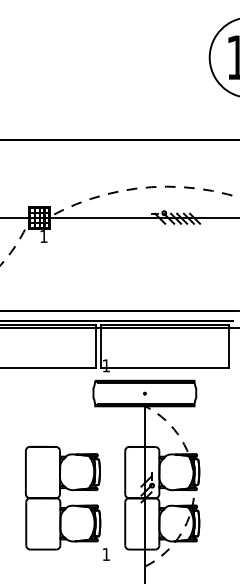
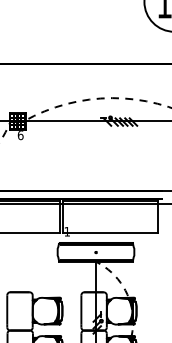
text: (43, 236) -> (20, 135), 1 -> 6

